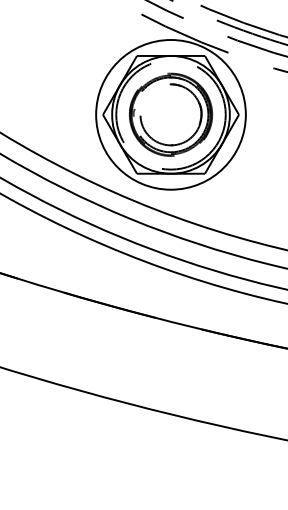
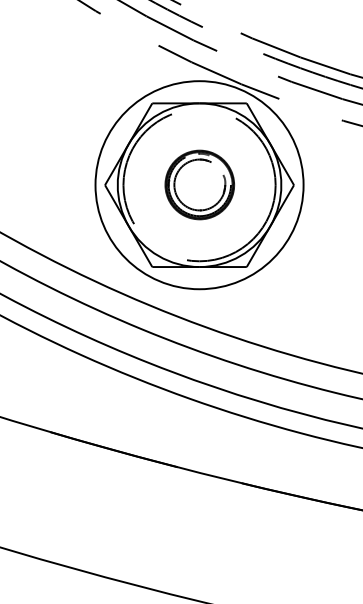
part: (171, 114) -> (200, 184), size x0.6

